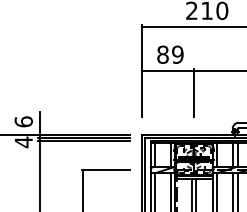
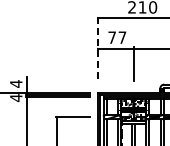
text: (170, 54) -> (117, 37), 89 -> 77
line: (141, 70) -> (97, 48), solid -> dashed
text: (24, 121) -> (16, 83), 6 -> 4

